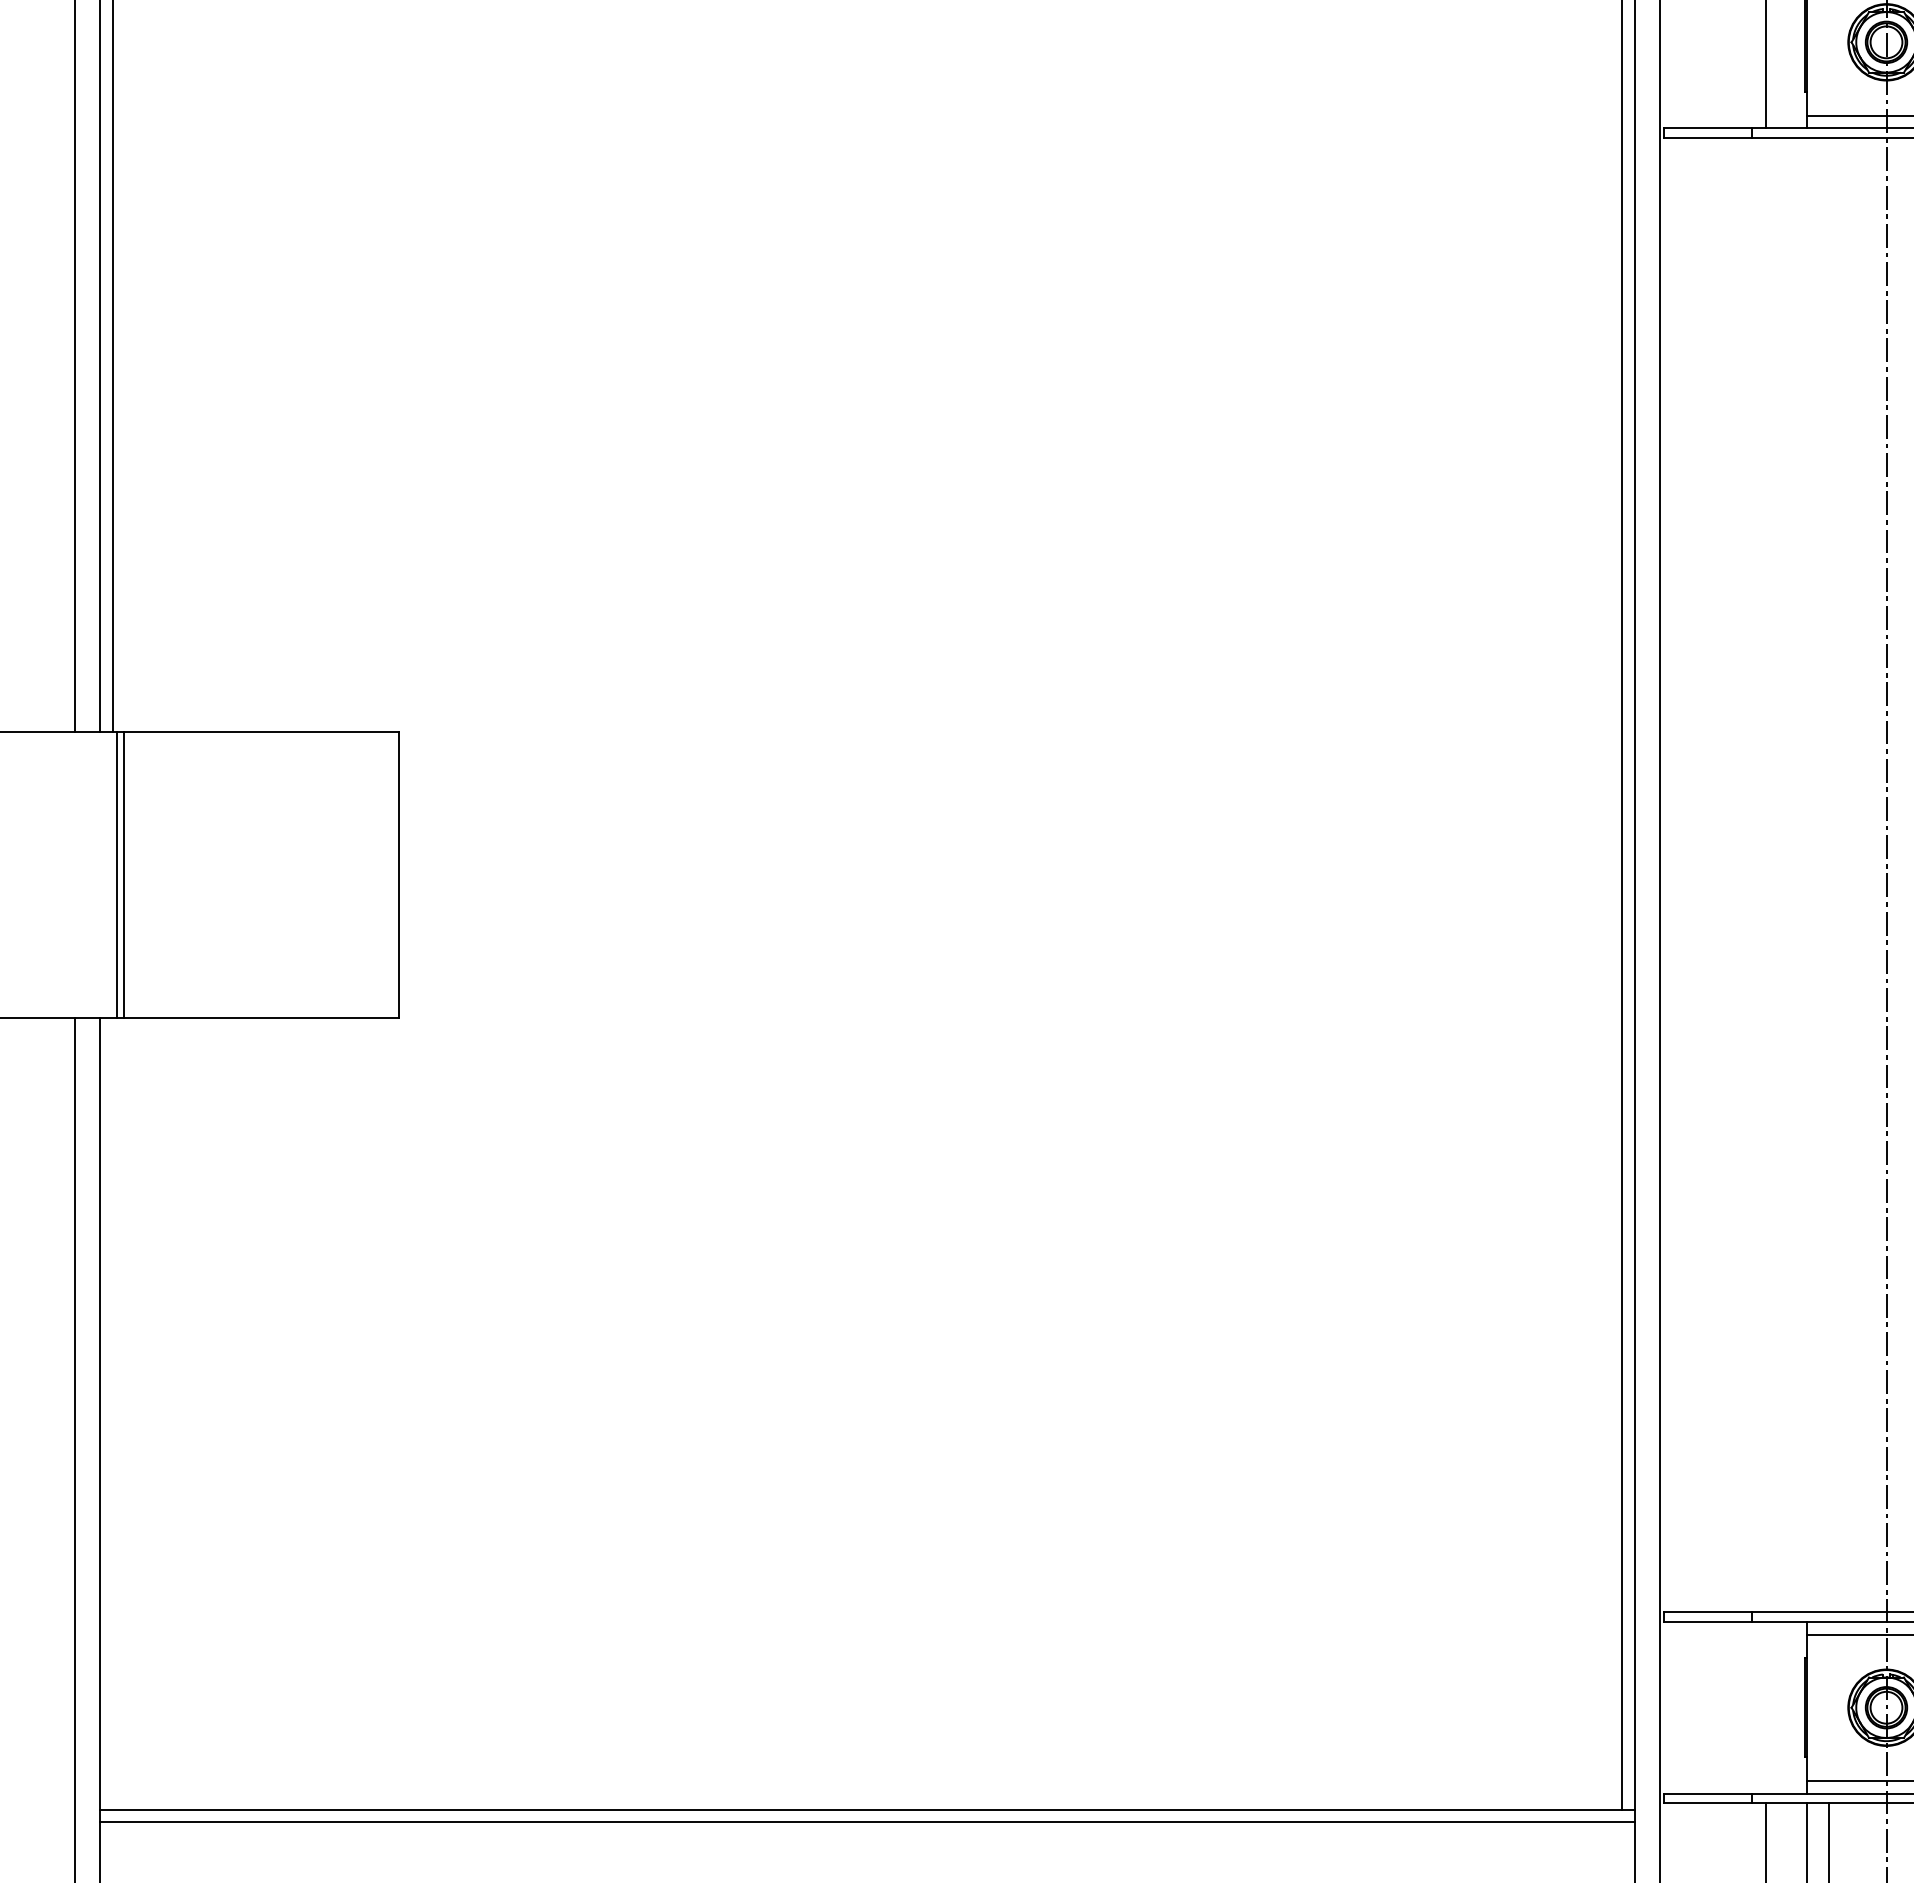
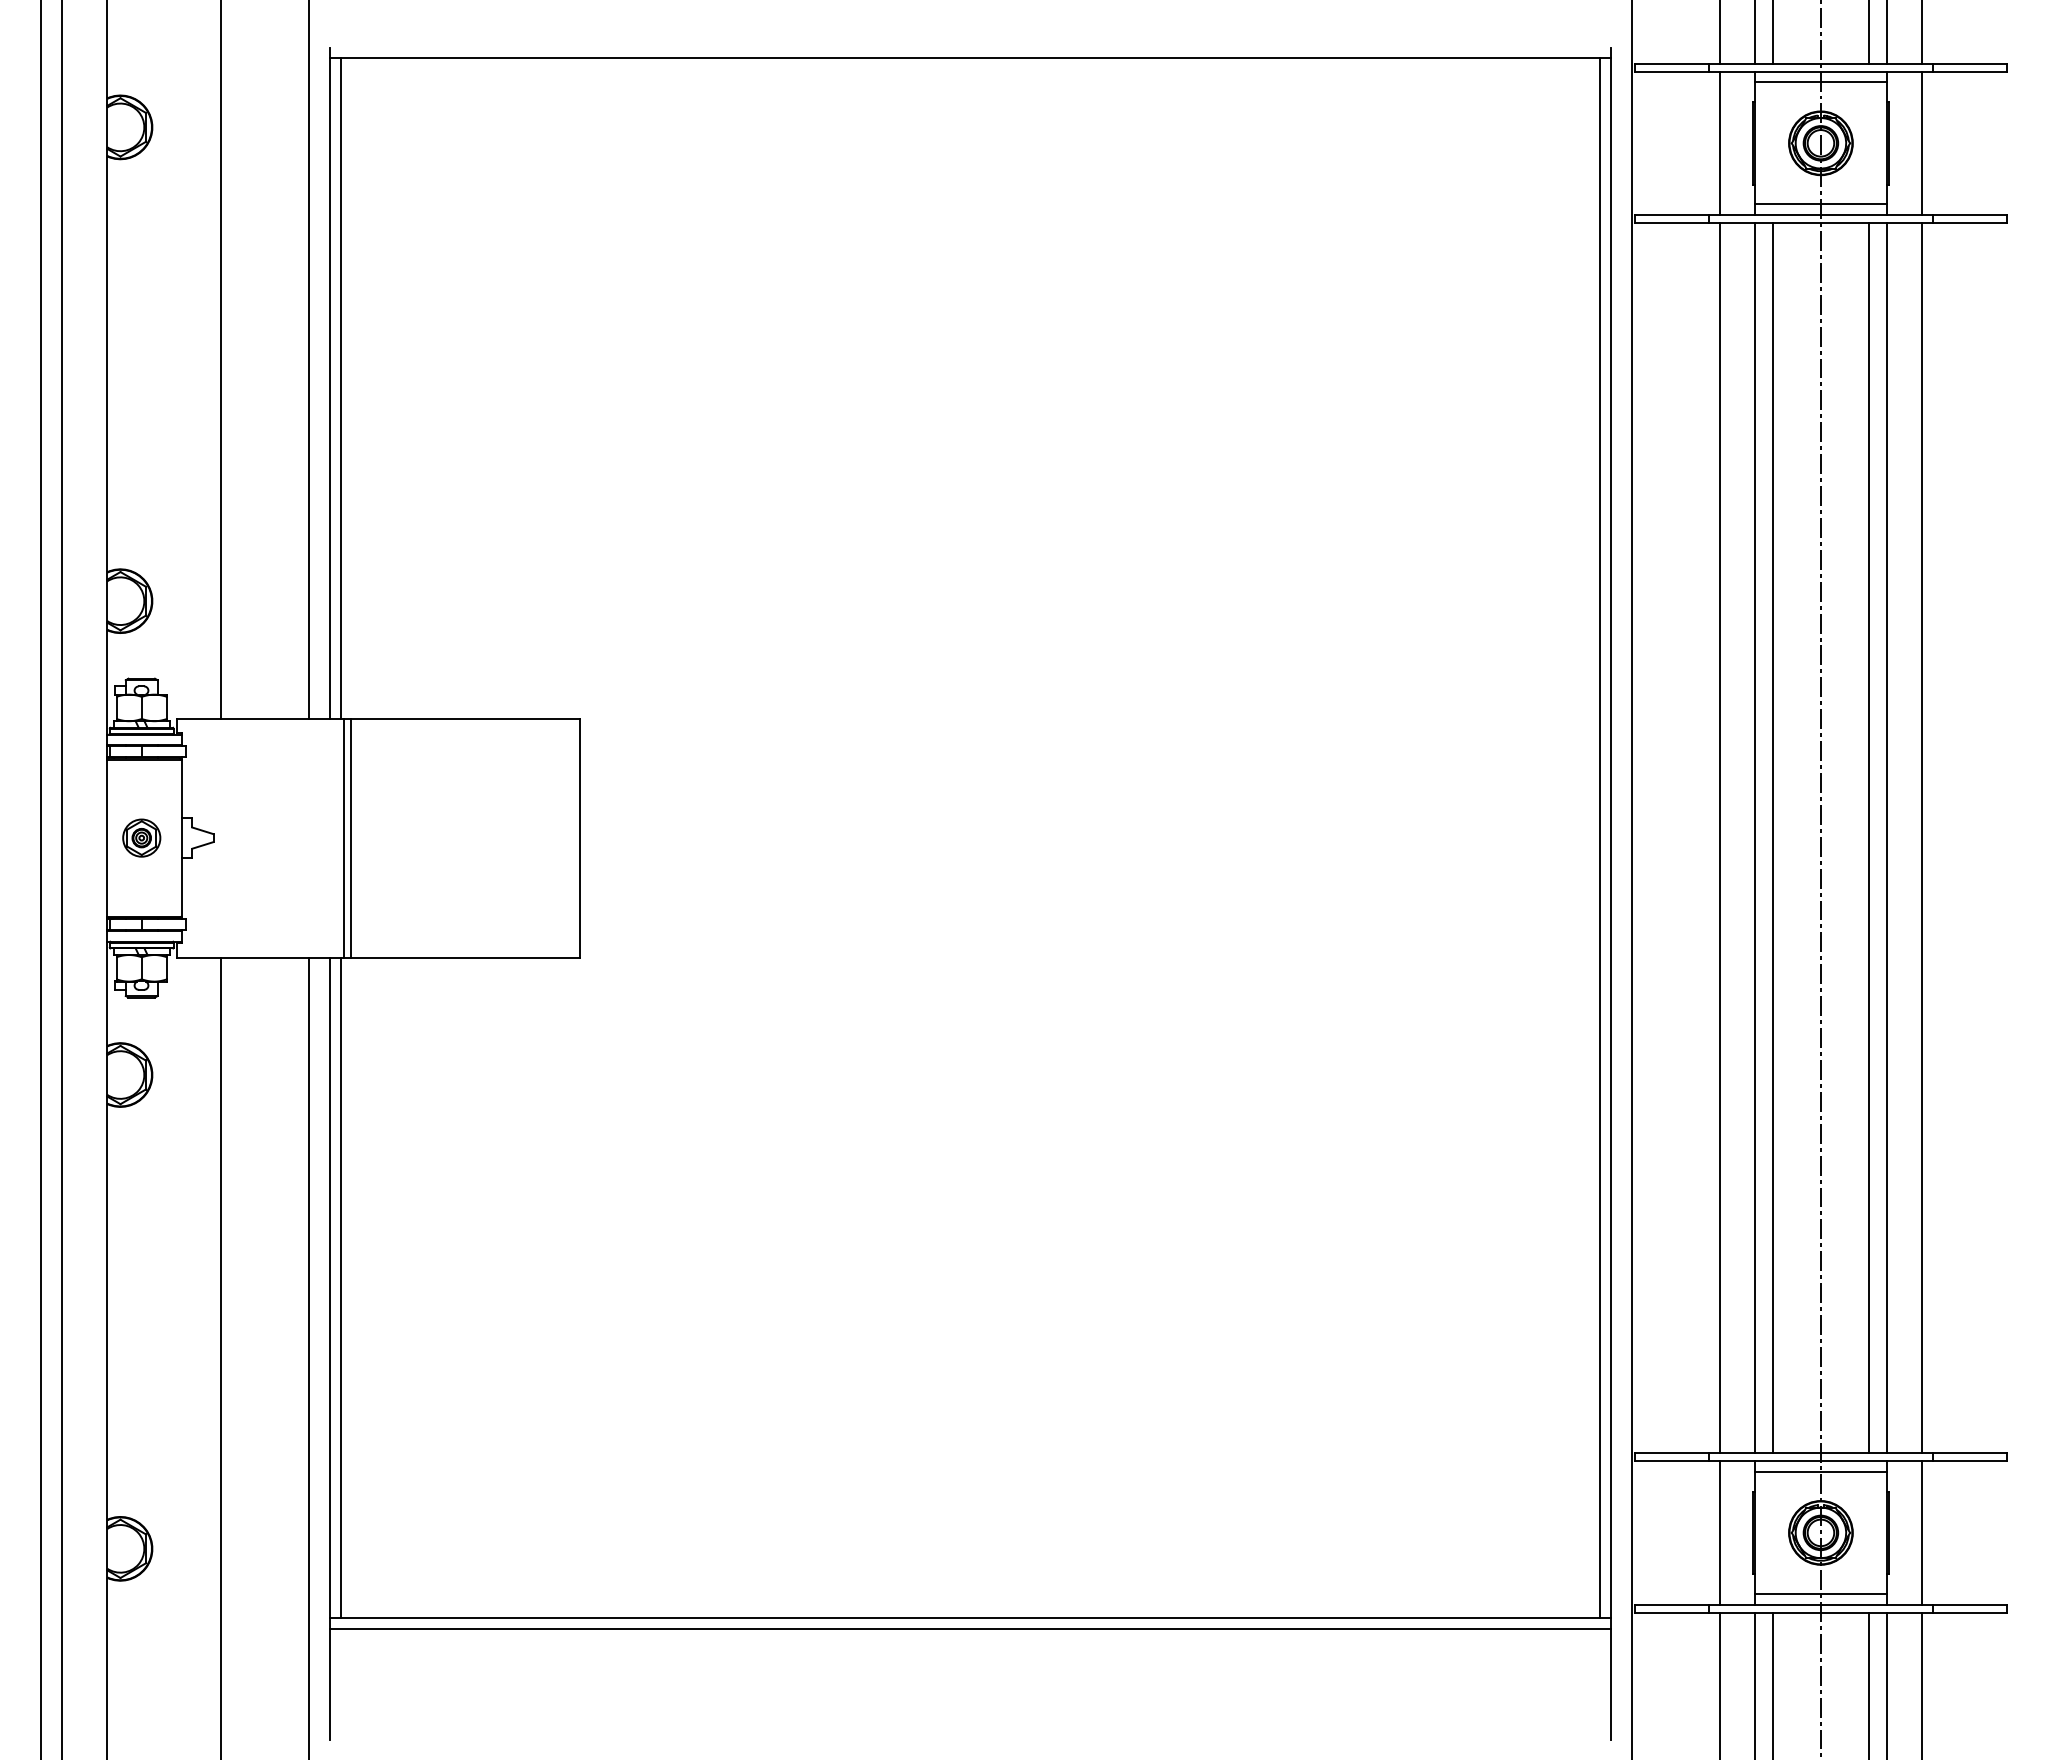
line: (1764, 875) -> (1719, 838), added
line: (1806, 875) -> (1754, 838), added
line: (1829, 875) -> (1773, 838), added
line: (113, 1413) -> (341, 1287), added
line: (1764, 1707) -> (1719, 1532), added

